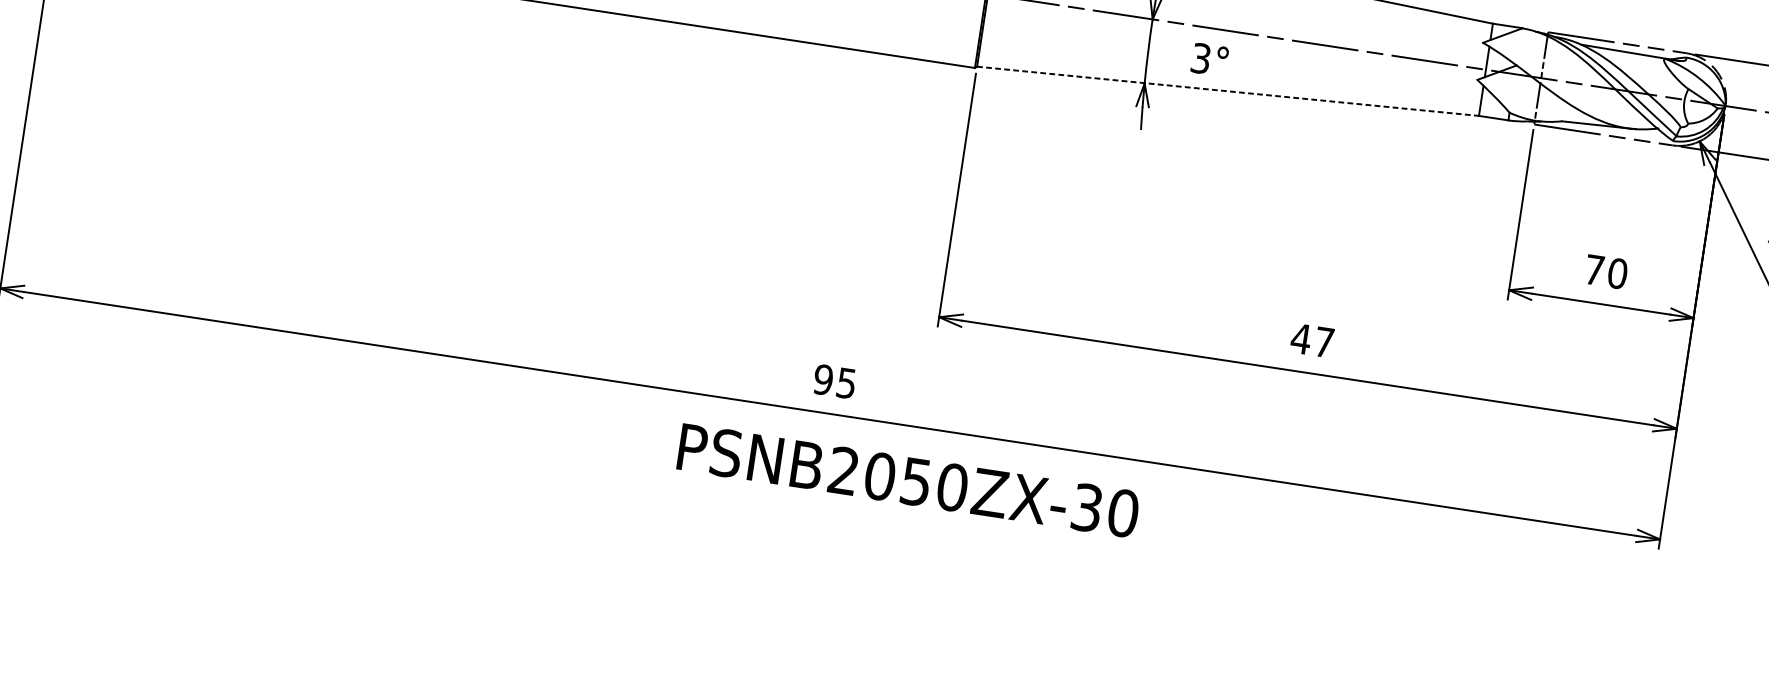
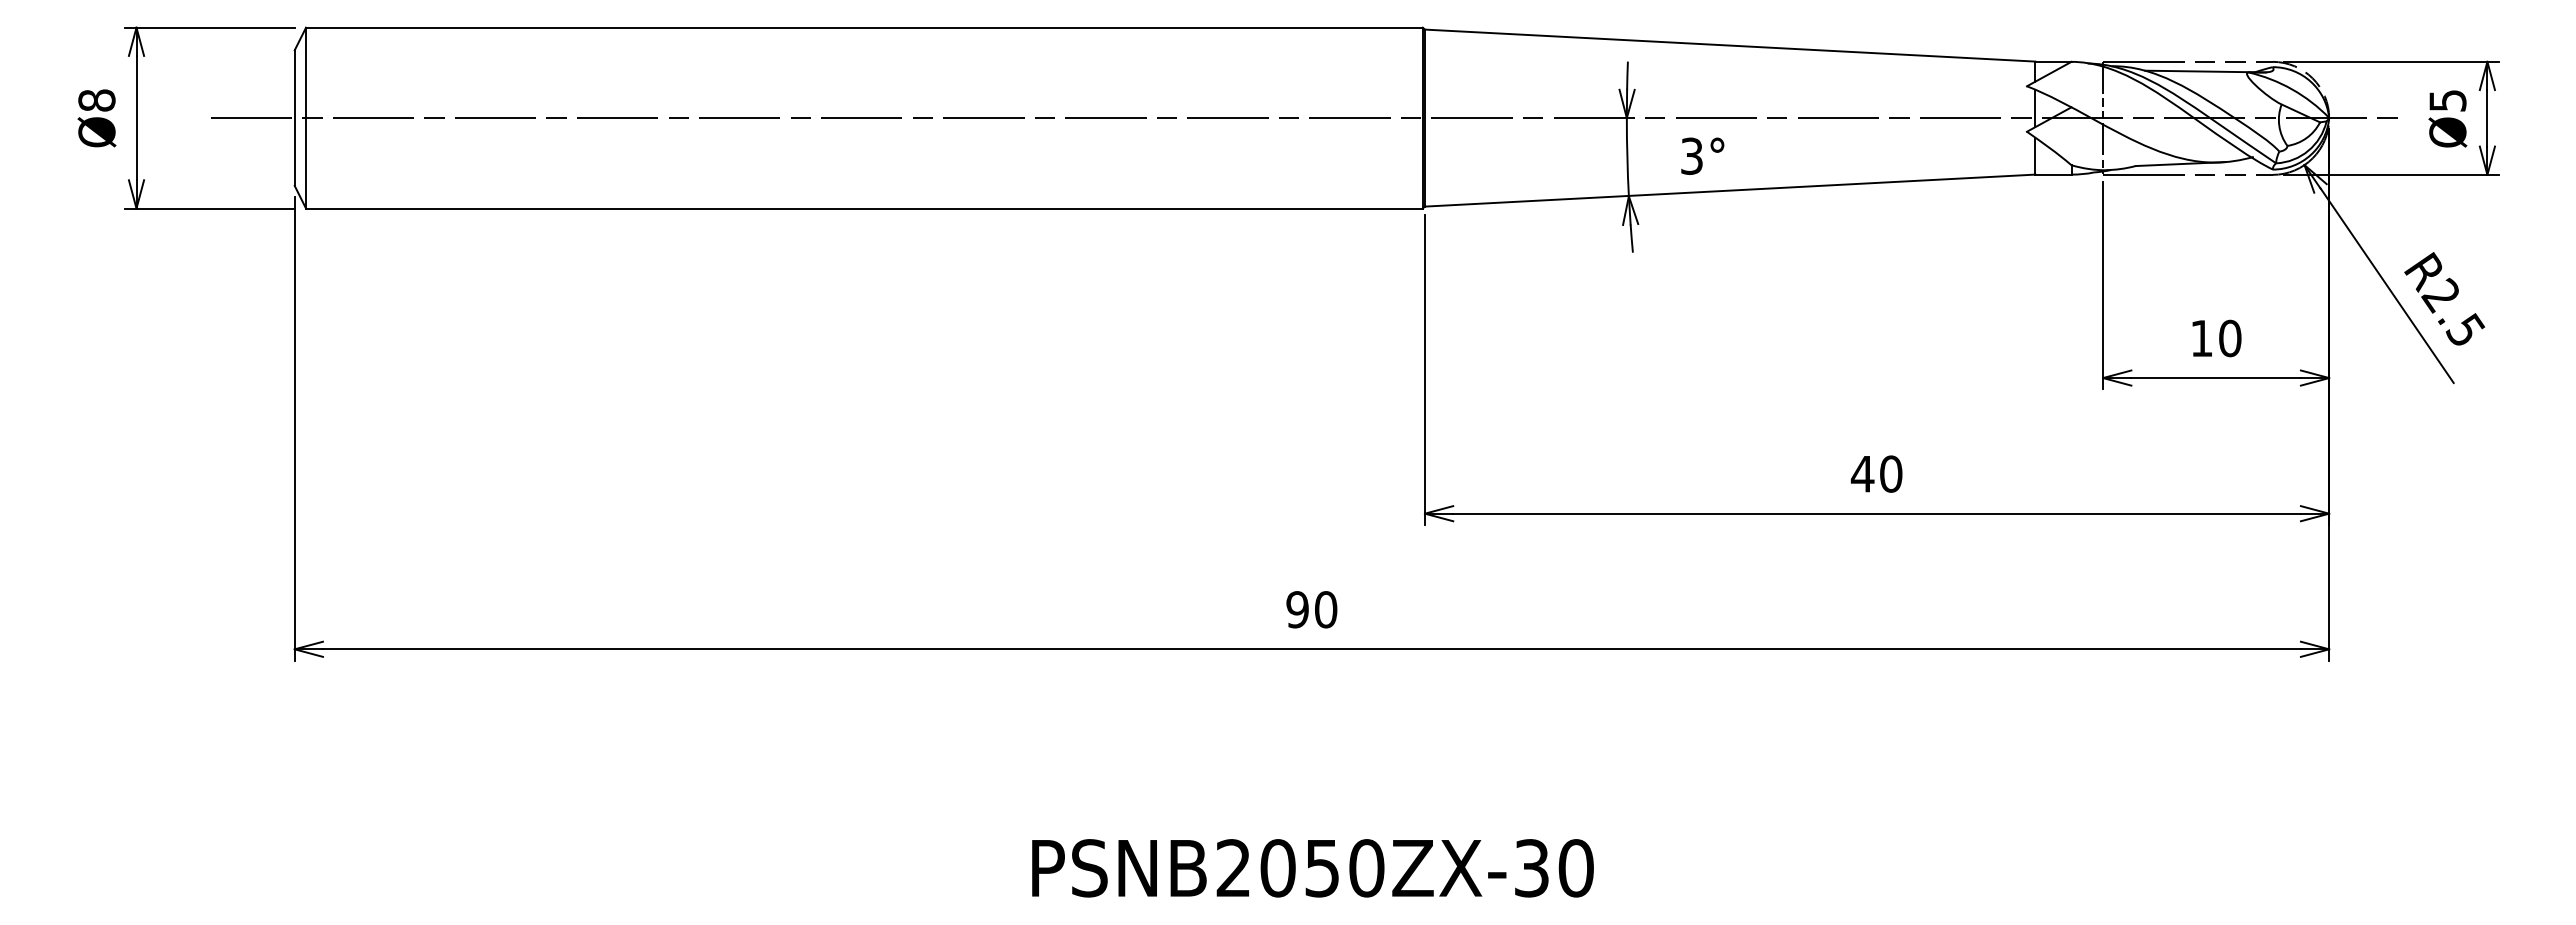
line: (1228, 91) -> (1730, 190), dashed -> solid
text: (1594, 270) -> (2201, 338), 70 -> 10
text: (1324, 342) -> (1891, 473), 47 -> 40
text: (846, 383) -> (1326, 609), 95 -> 90
text: (908, 480) -> (1312, 868), moved

